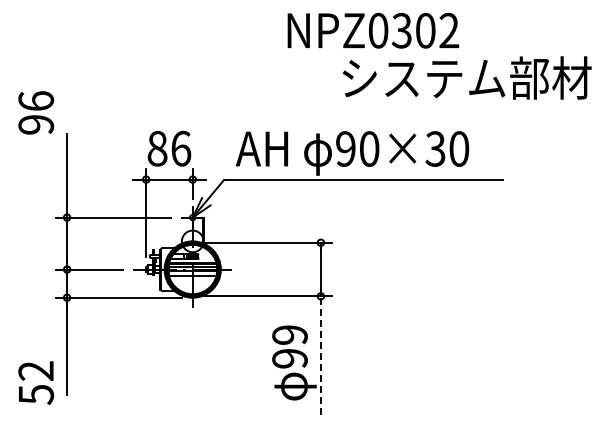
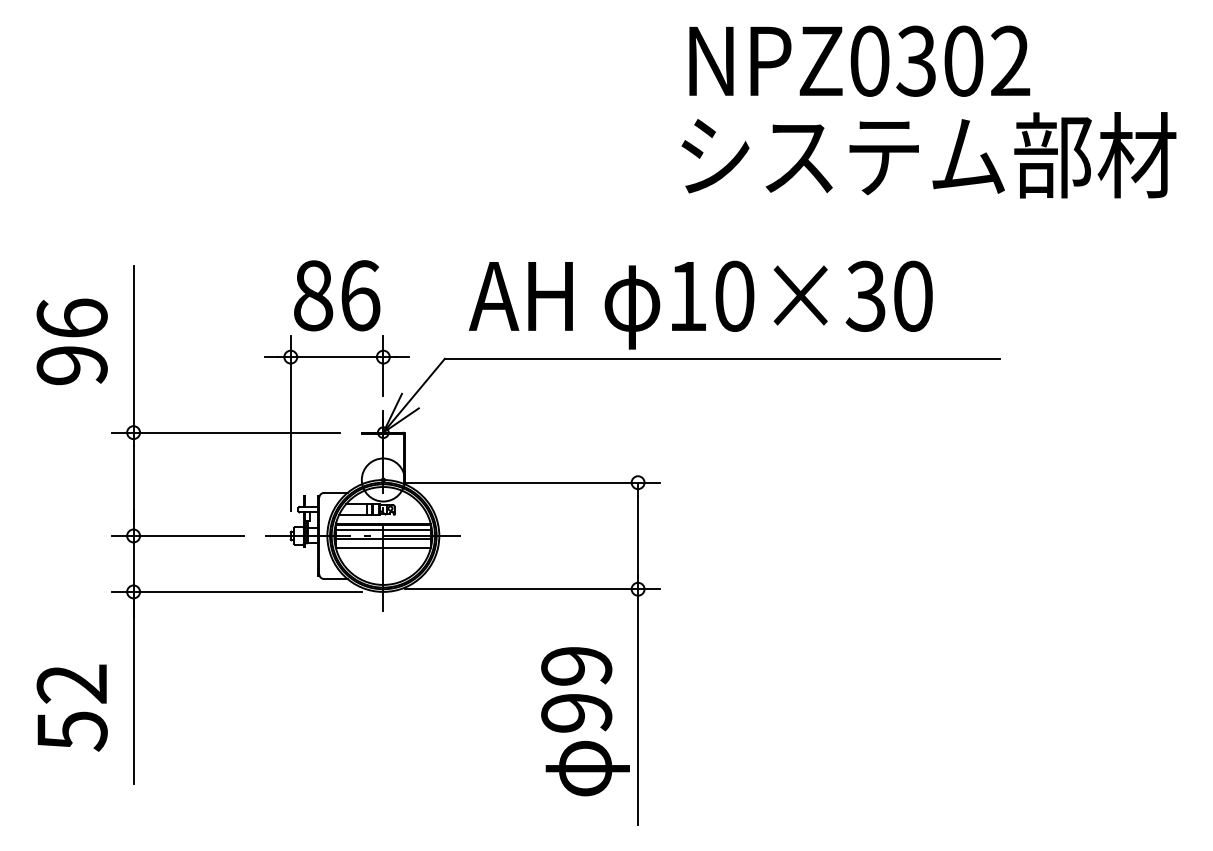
text: (373, 30) -> (859, 60), moved
text: (36, 112) -> (72, 341), moved
text: (345, 148) -> (687, 295), 90×30 -> 10×30
line: (320, 355) -> (637, 706), dashed -> solid
text: (36, 382) -> (72, 706), moved

